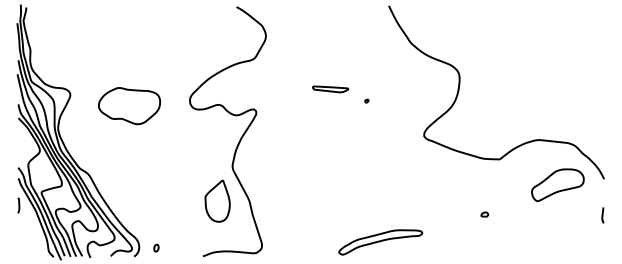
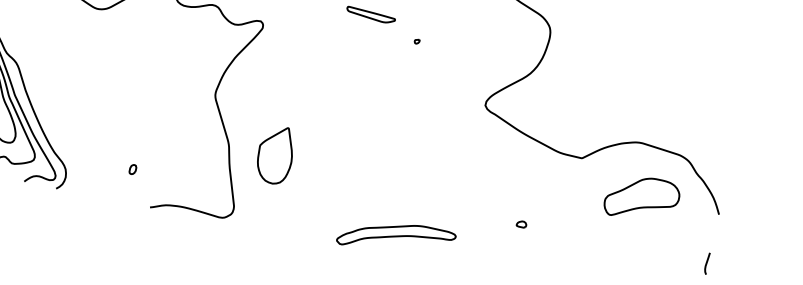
part: (557, 184) -> (641, 197), moved
part: (217, 200) -> (275, 153), moved
part: (484, 214) -> (521, 224), moved
part: (156, 247) -> (133, 168), moved

